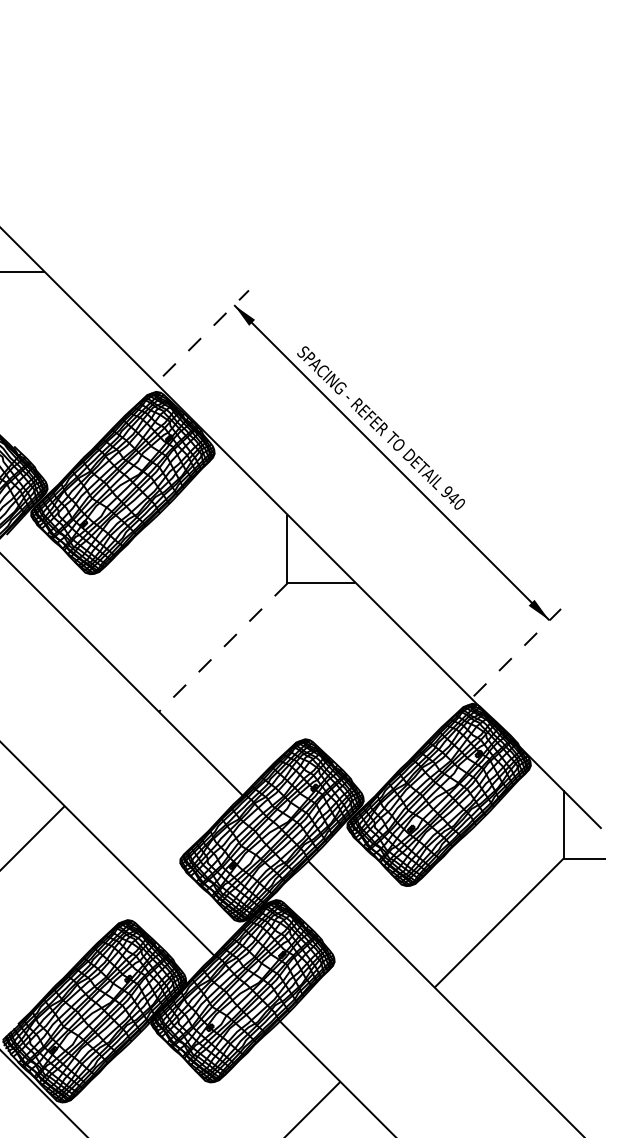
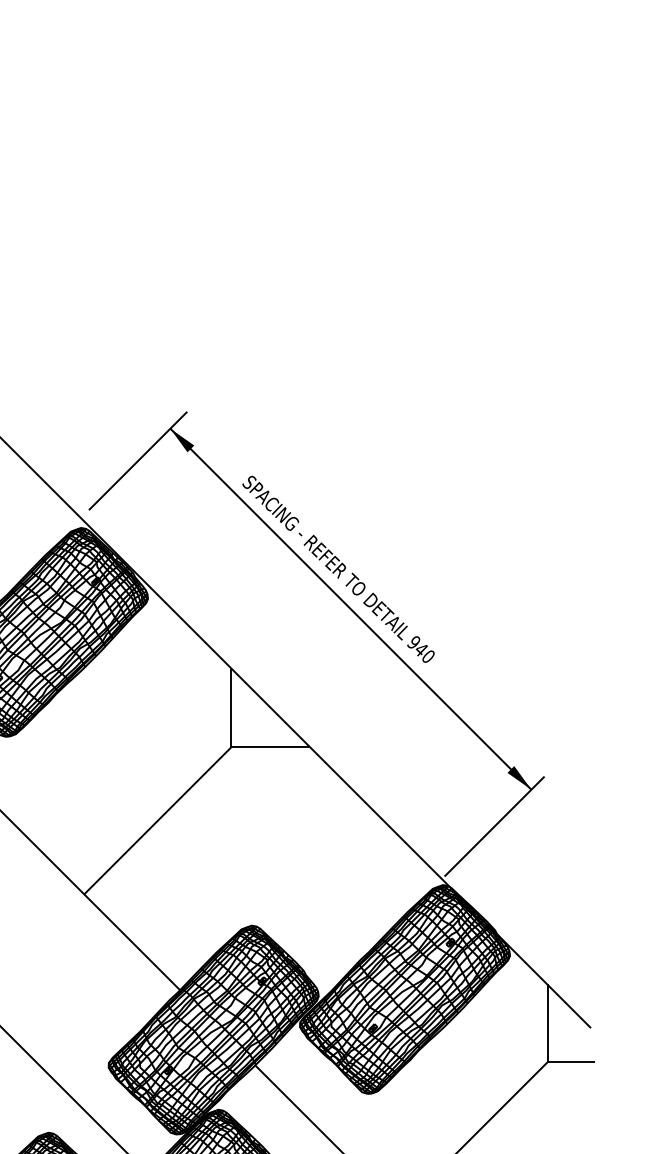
line: (206, 333) -> (138, 461), dashed -> solid
line: (223, 647) -> (158, 820), dashed -> solid
line: (517, 652) -> (494, 826), dashed -> solid

